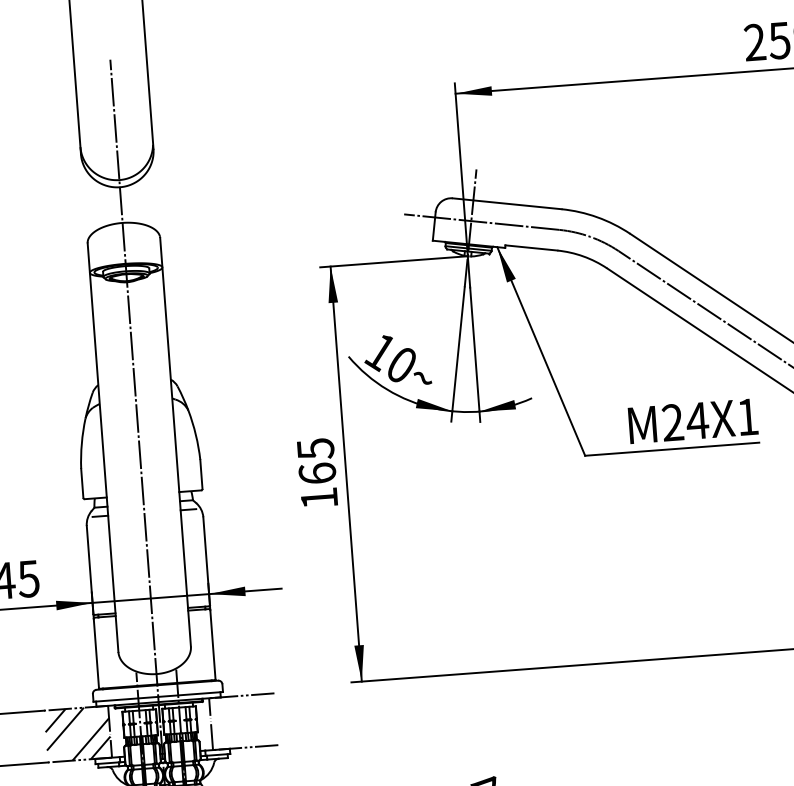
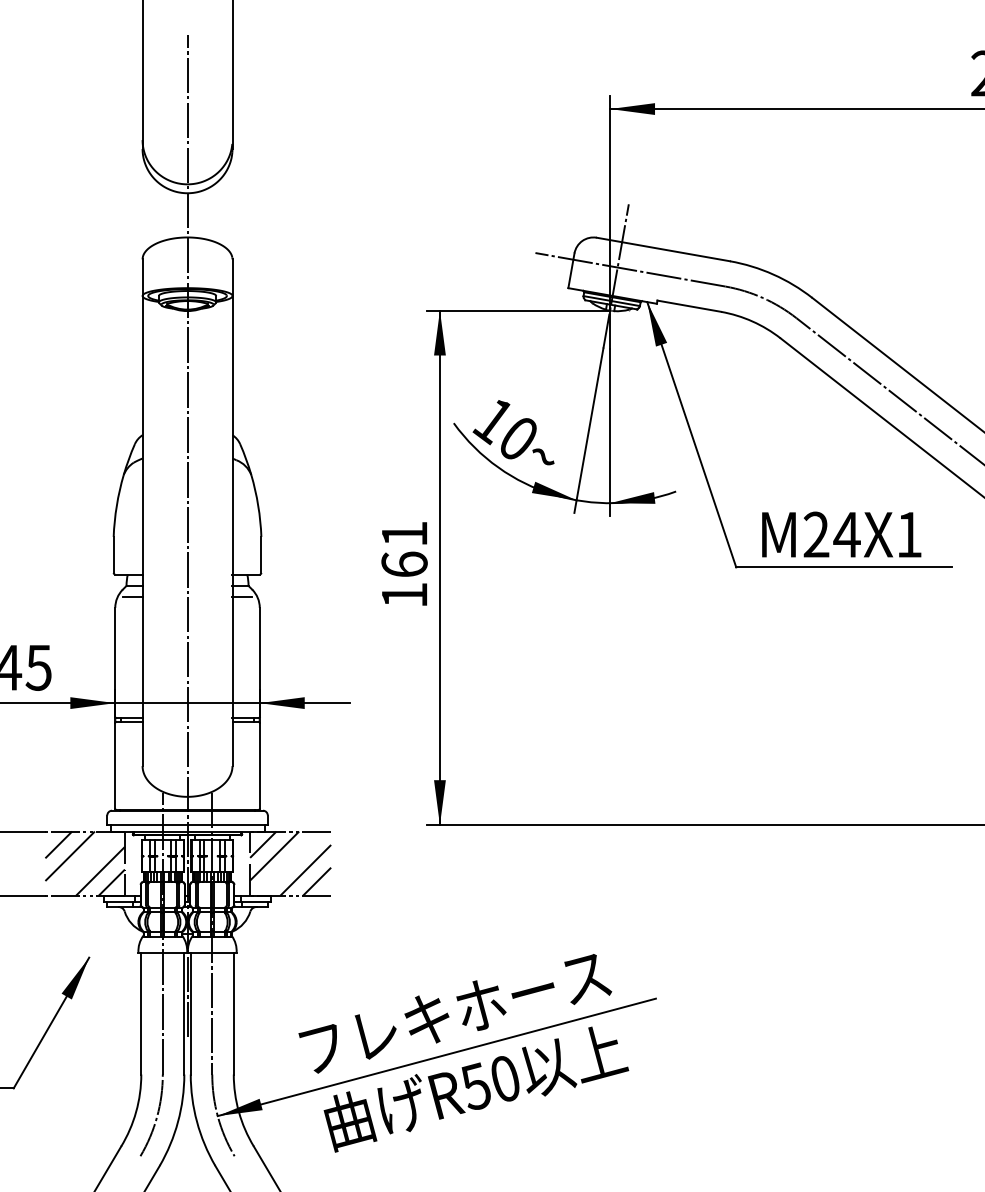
text: (693, 420) -> (841, 534), moved
text: (315, 449) -> (404, 534), 165 -> 161
hatch: (243, 721) -> (290, 863), added

